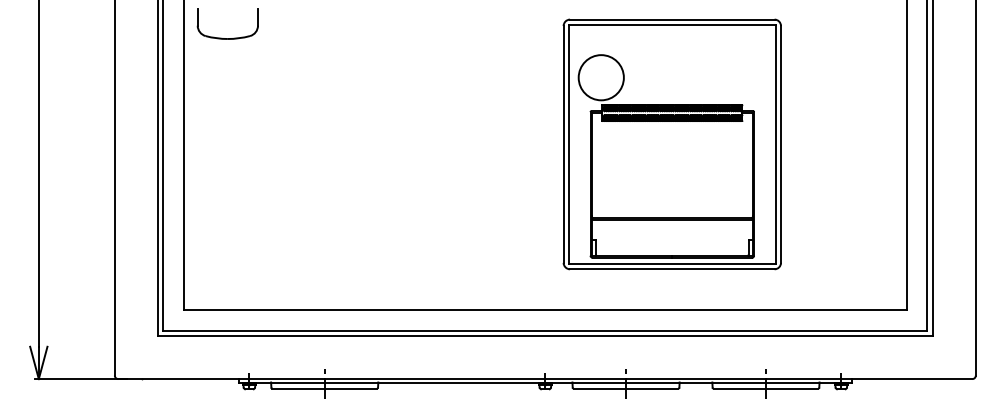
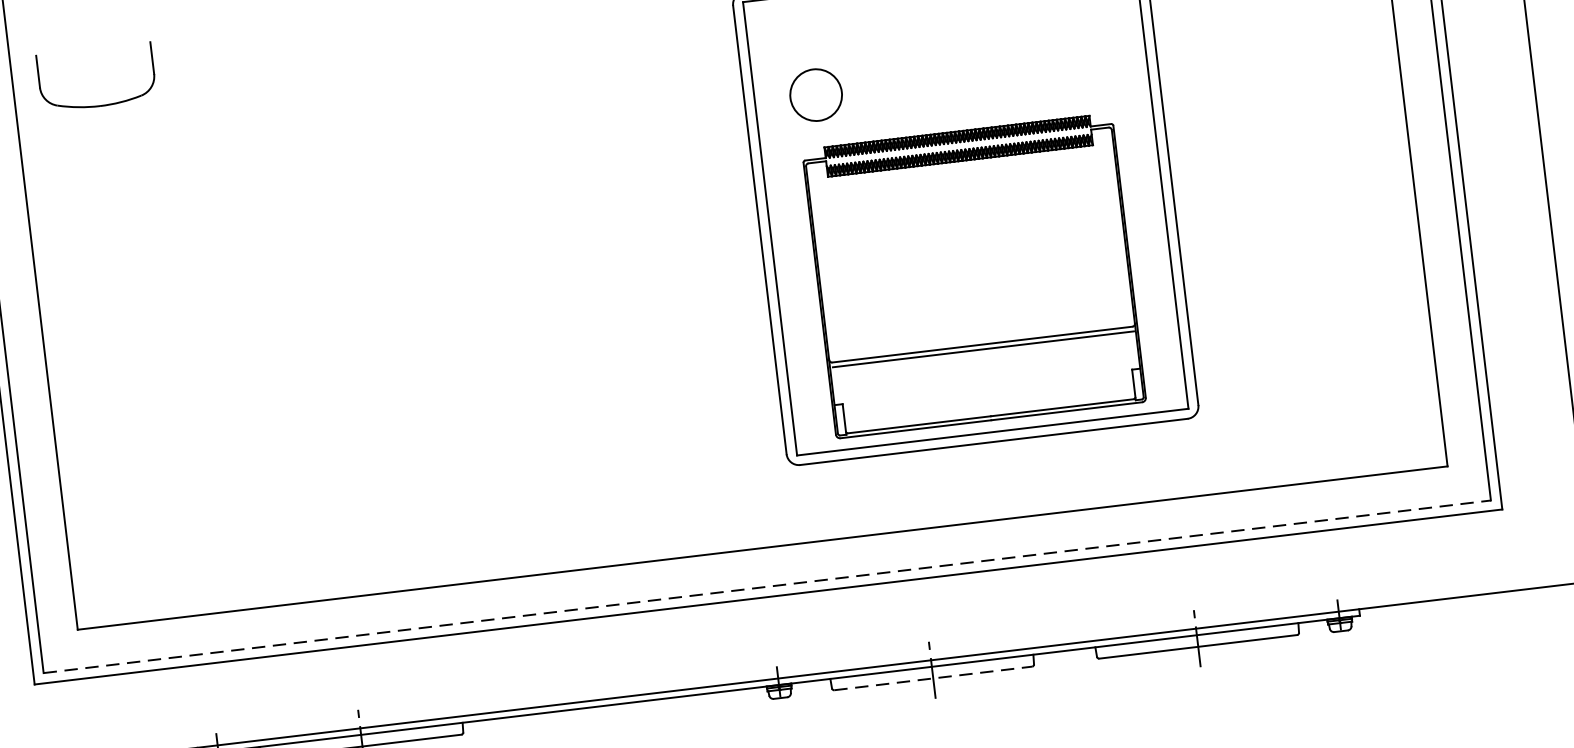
circle: (600, 77) -> (814, 94), size x0.6
line: (545, 330) -> (767, 586), solid -> dashed
line: (626, 388) -> (934, 678), solid -> dashed

